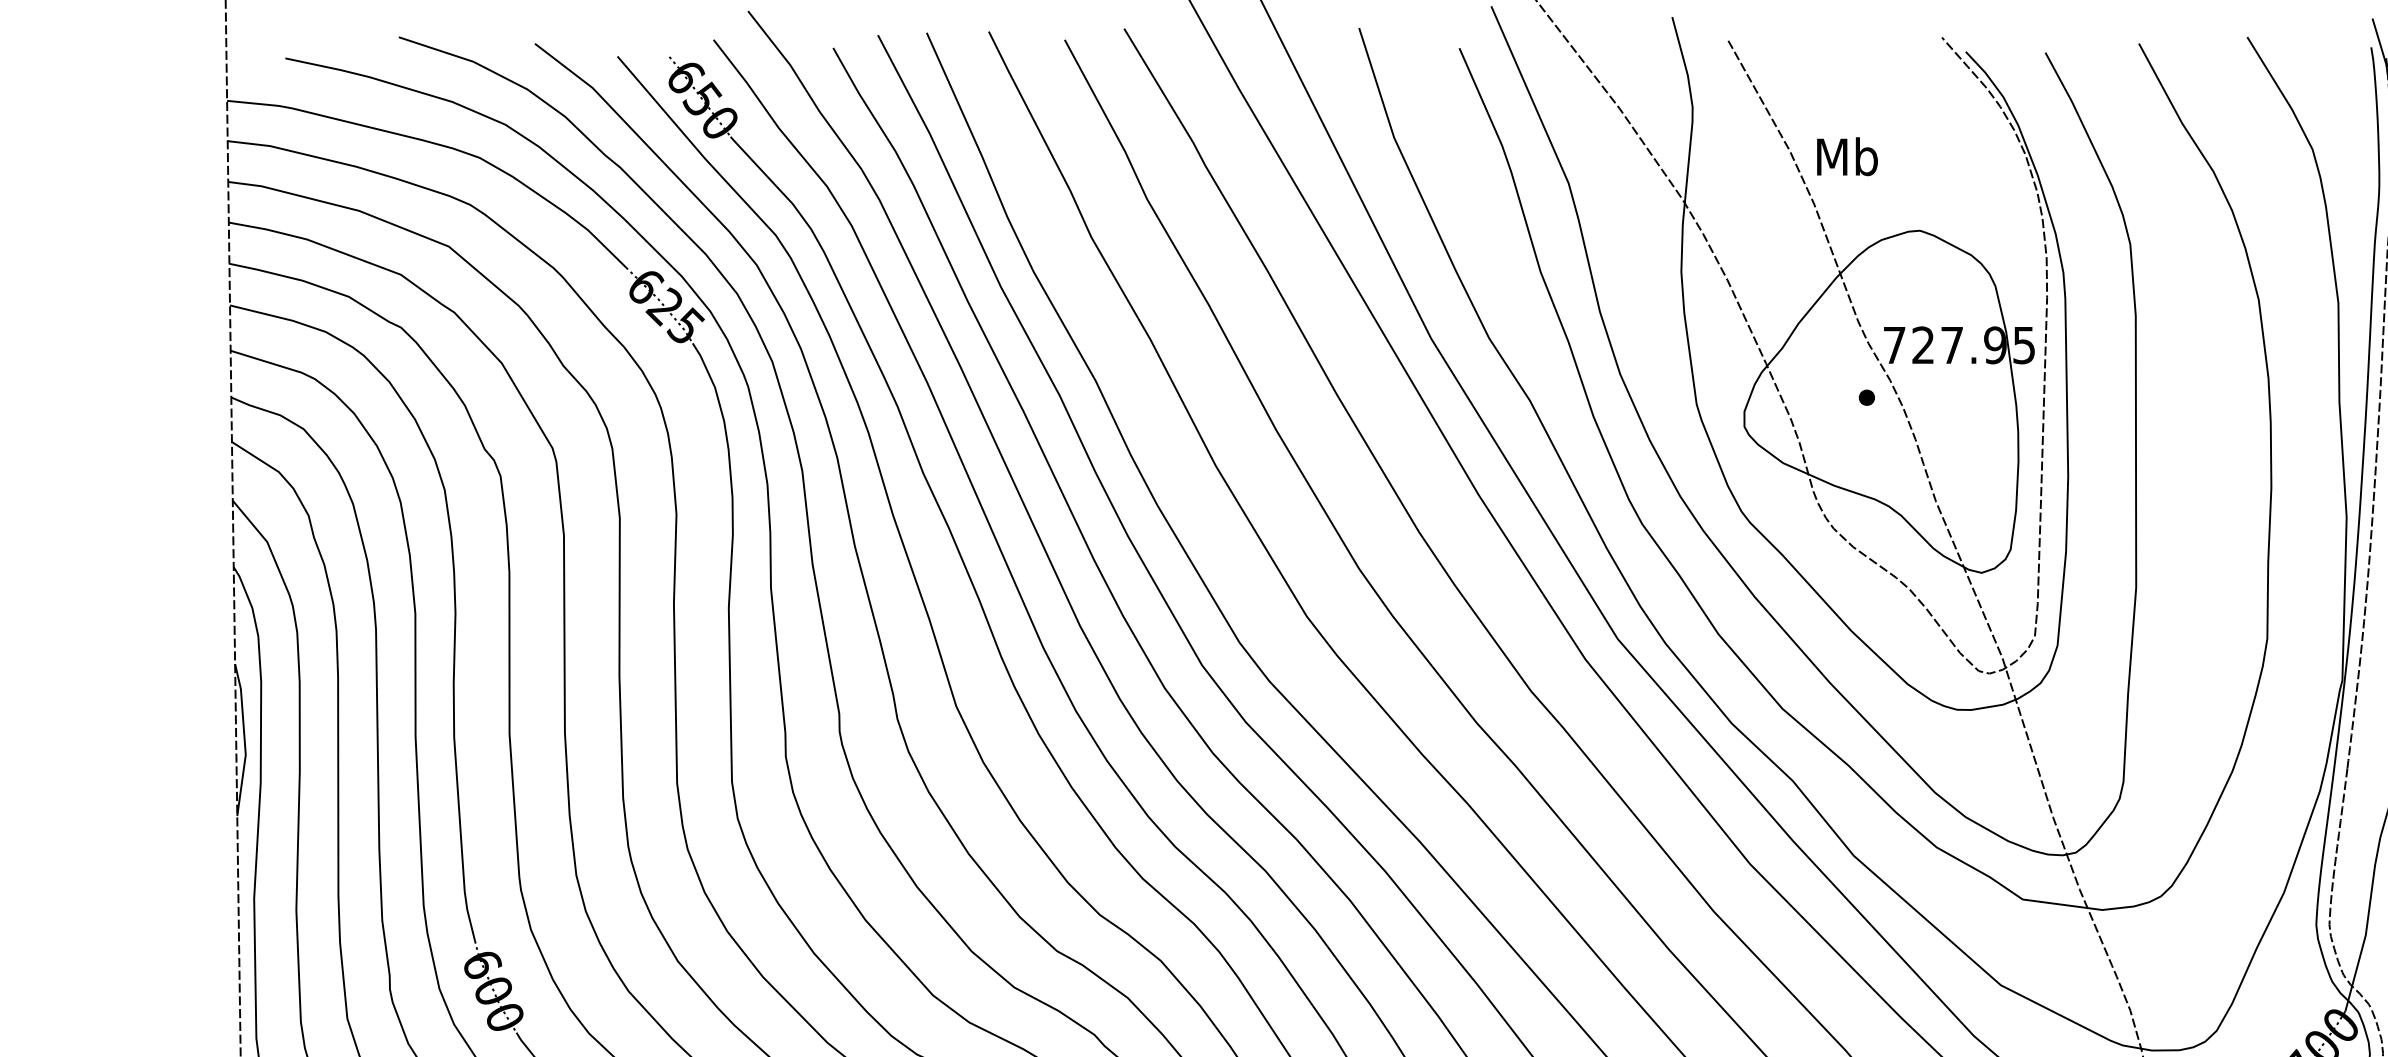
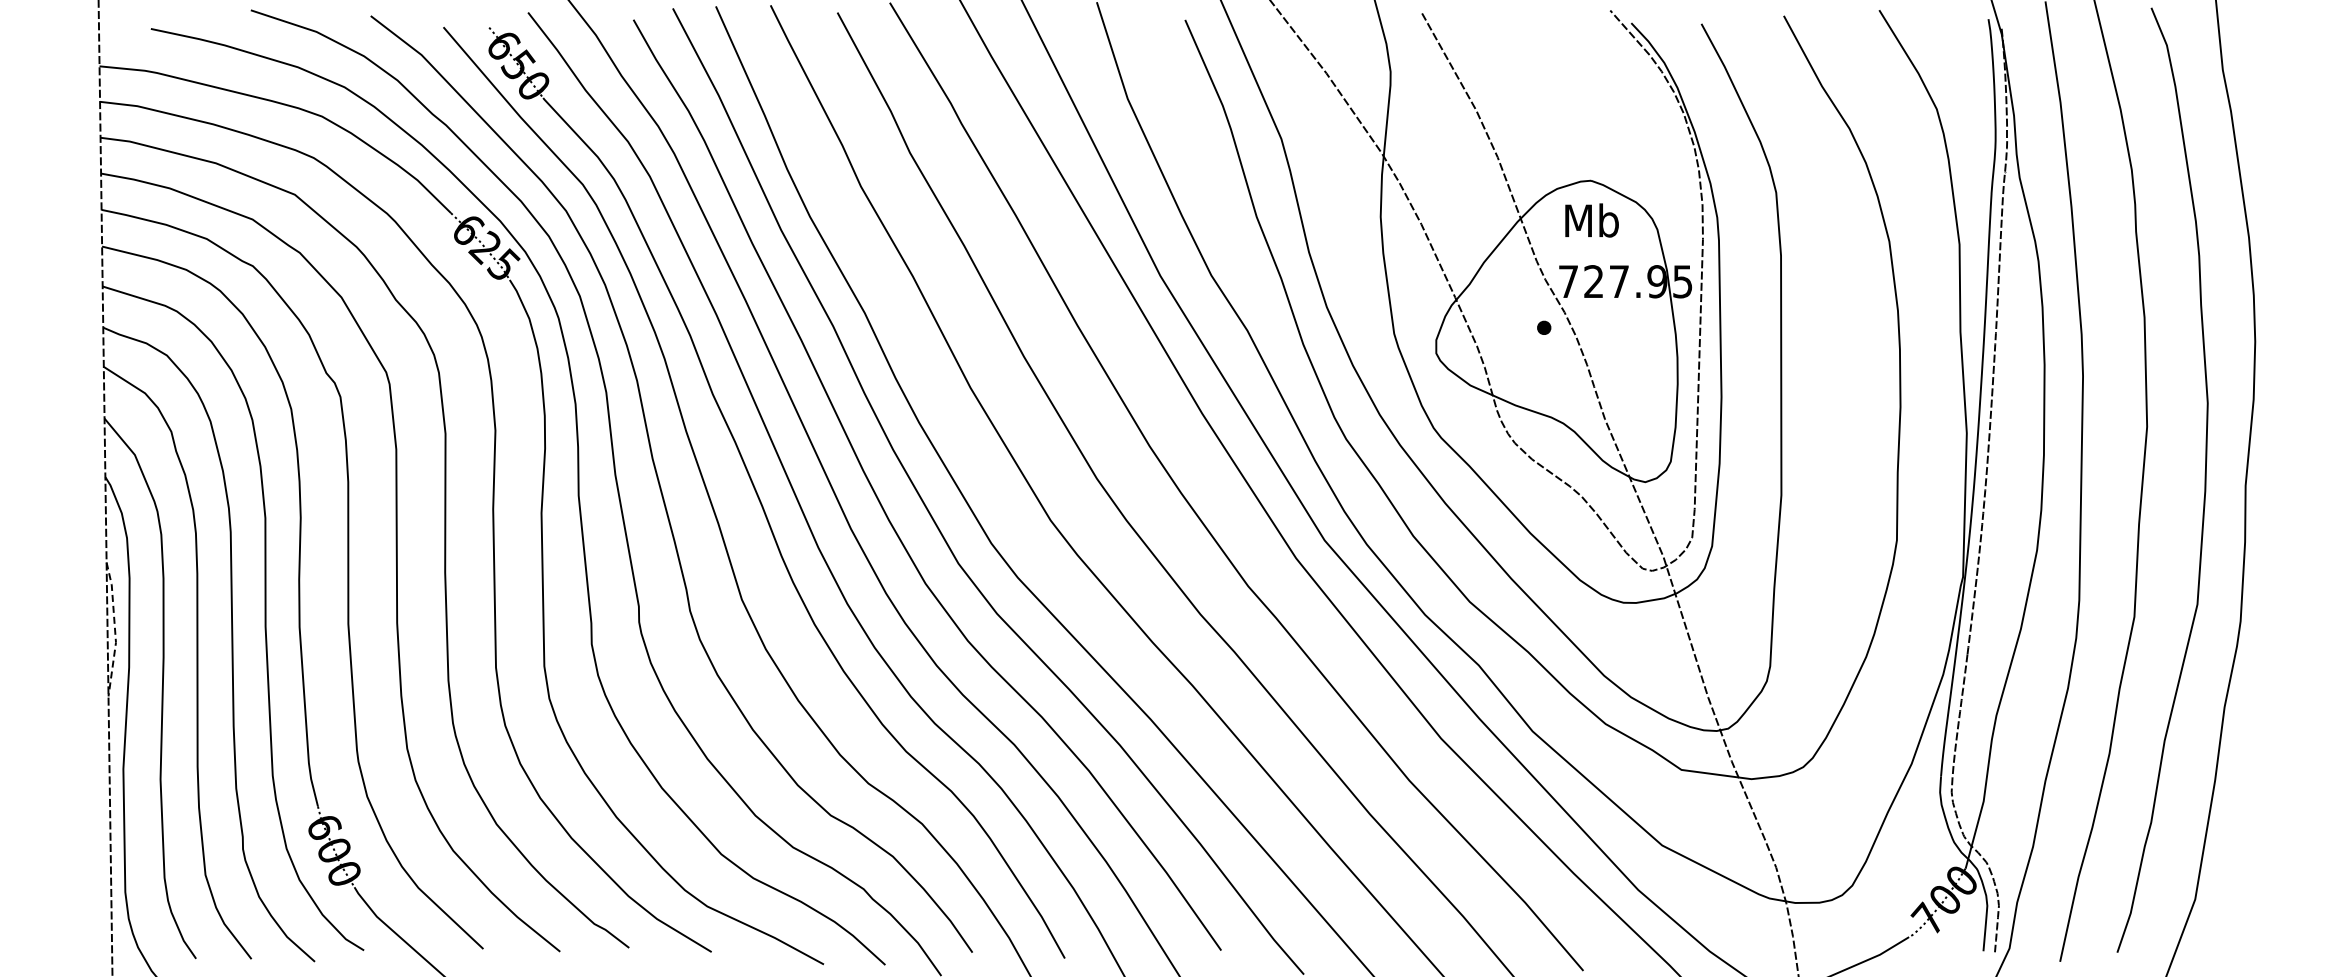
text: (1846, 156) -> (1591, 220), moved
line: (245, 740) -> (115, 629), solid -> dashed

